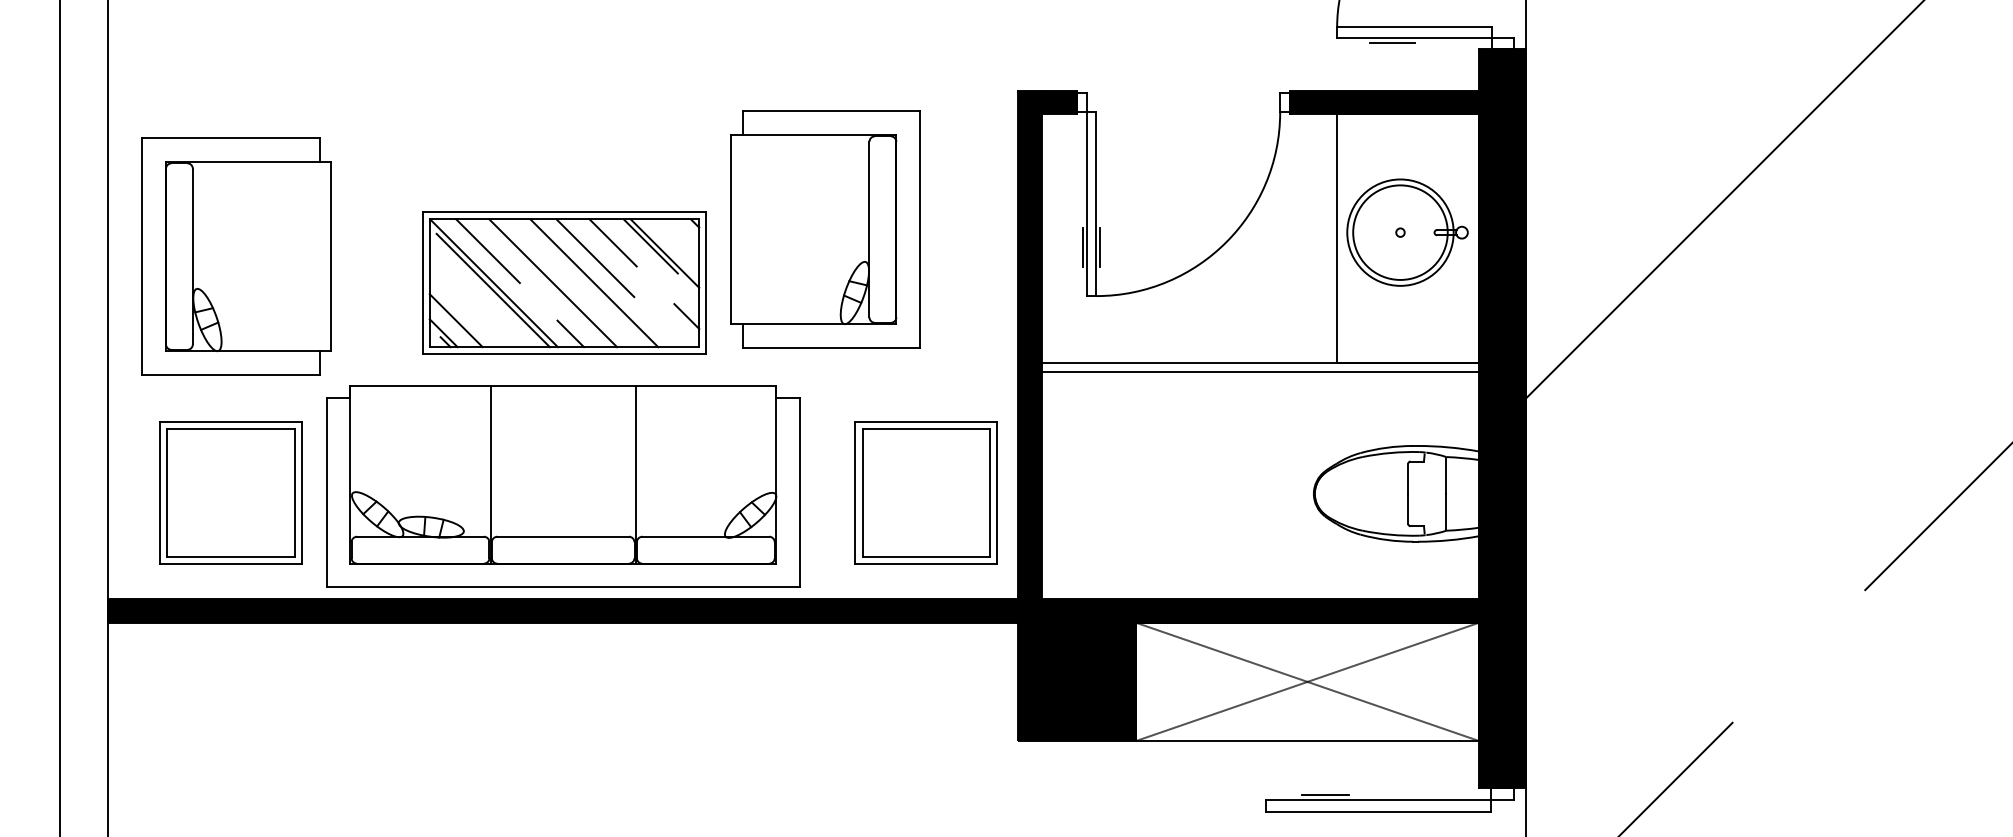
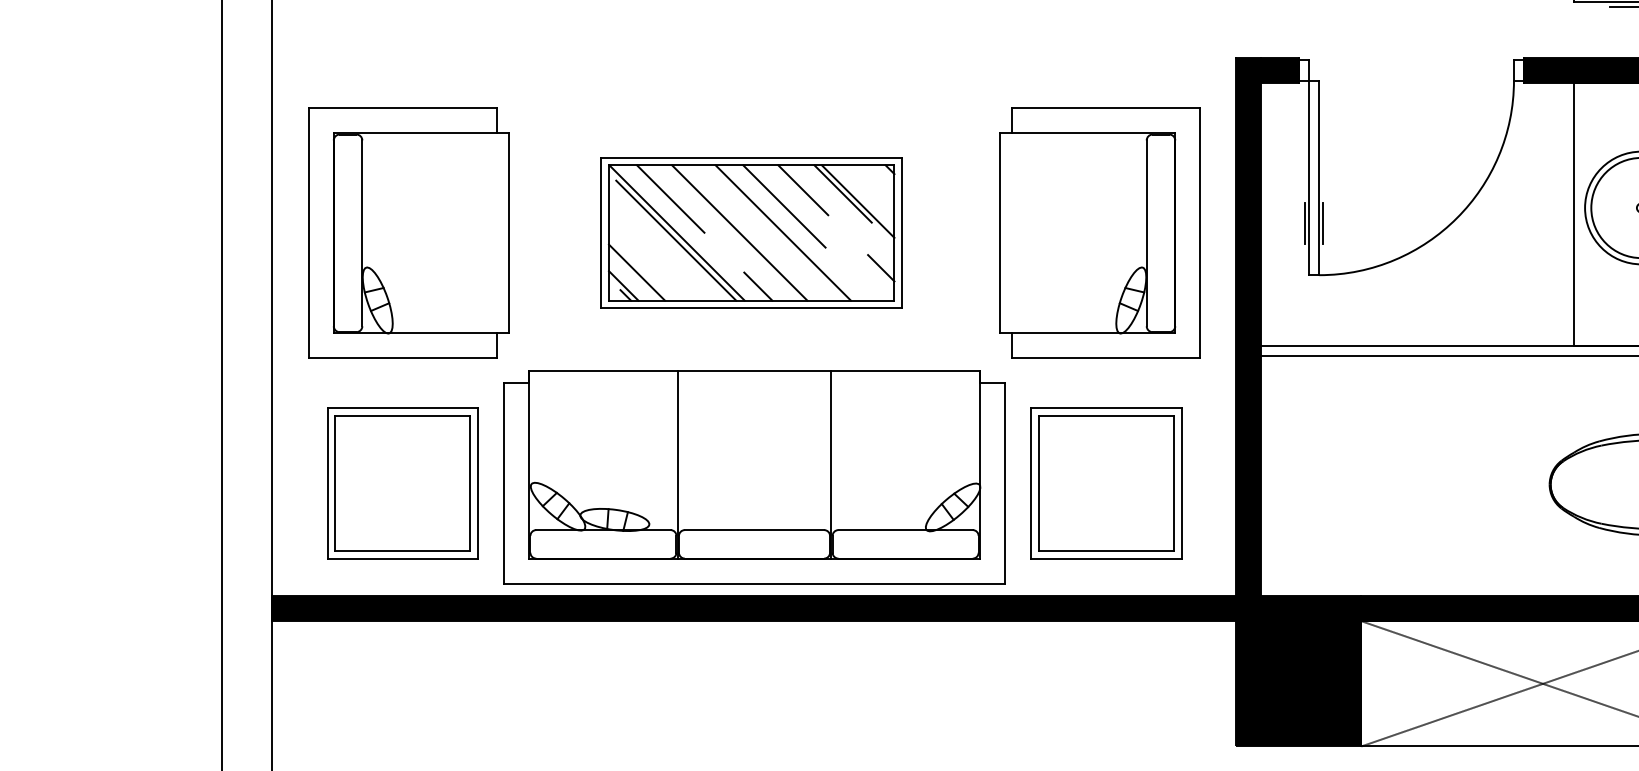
part: (825, 229) -> (1100, 233), moved
part: (564, 282) -> (751, 232), moved
part: (925, 492) -> (1105, 483), moved

